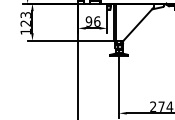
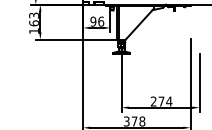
text: (25, 23) -> (33, 23), 123 -> 163

